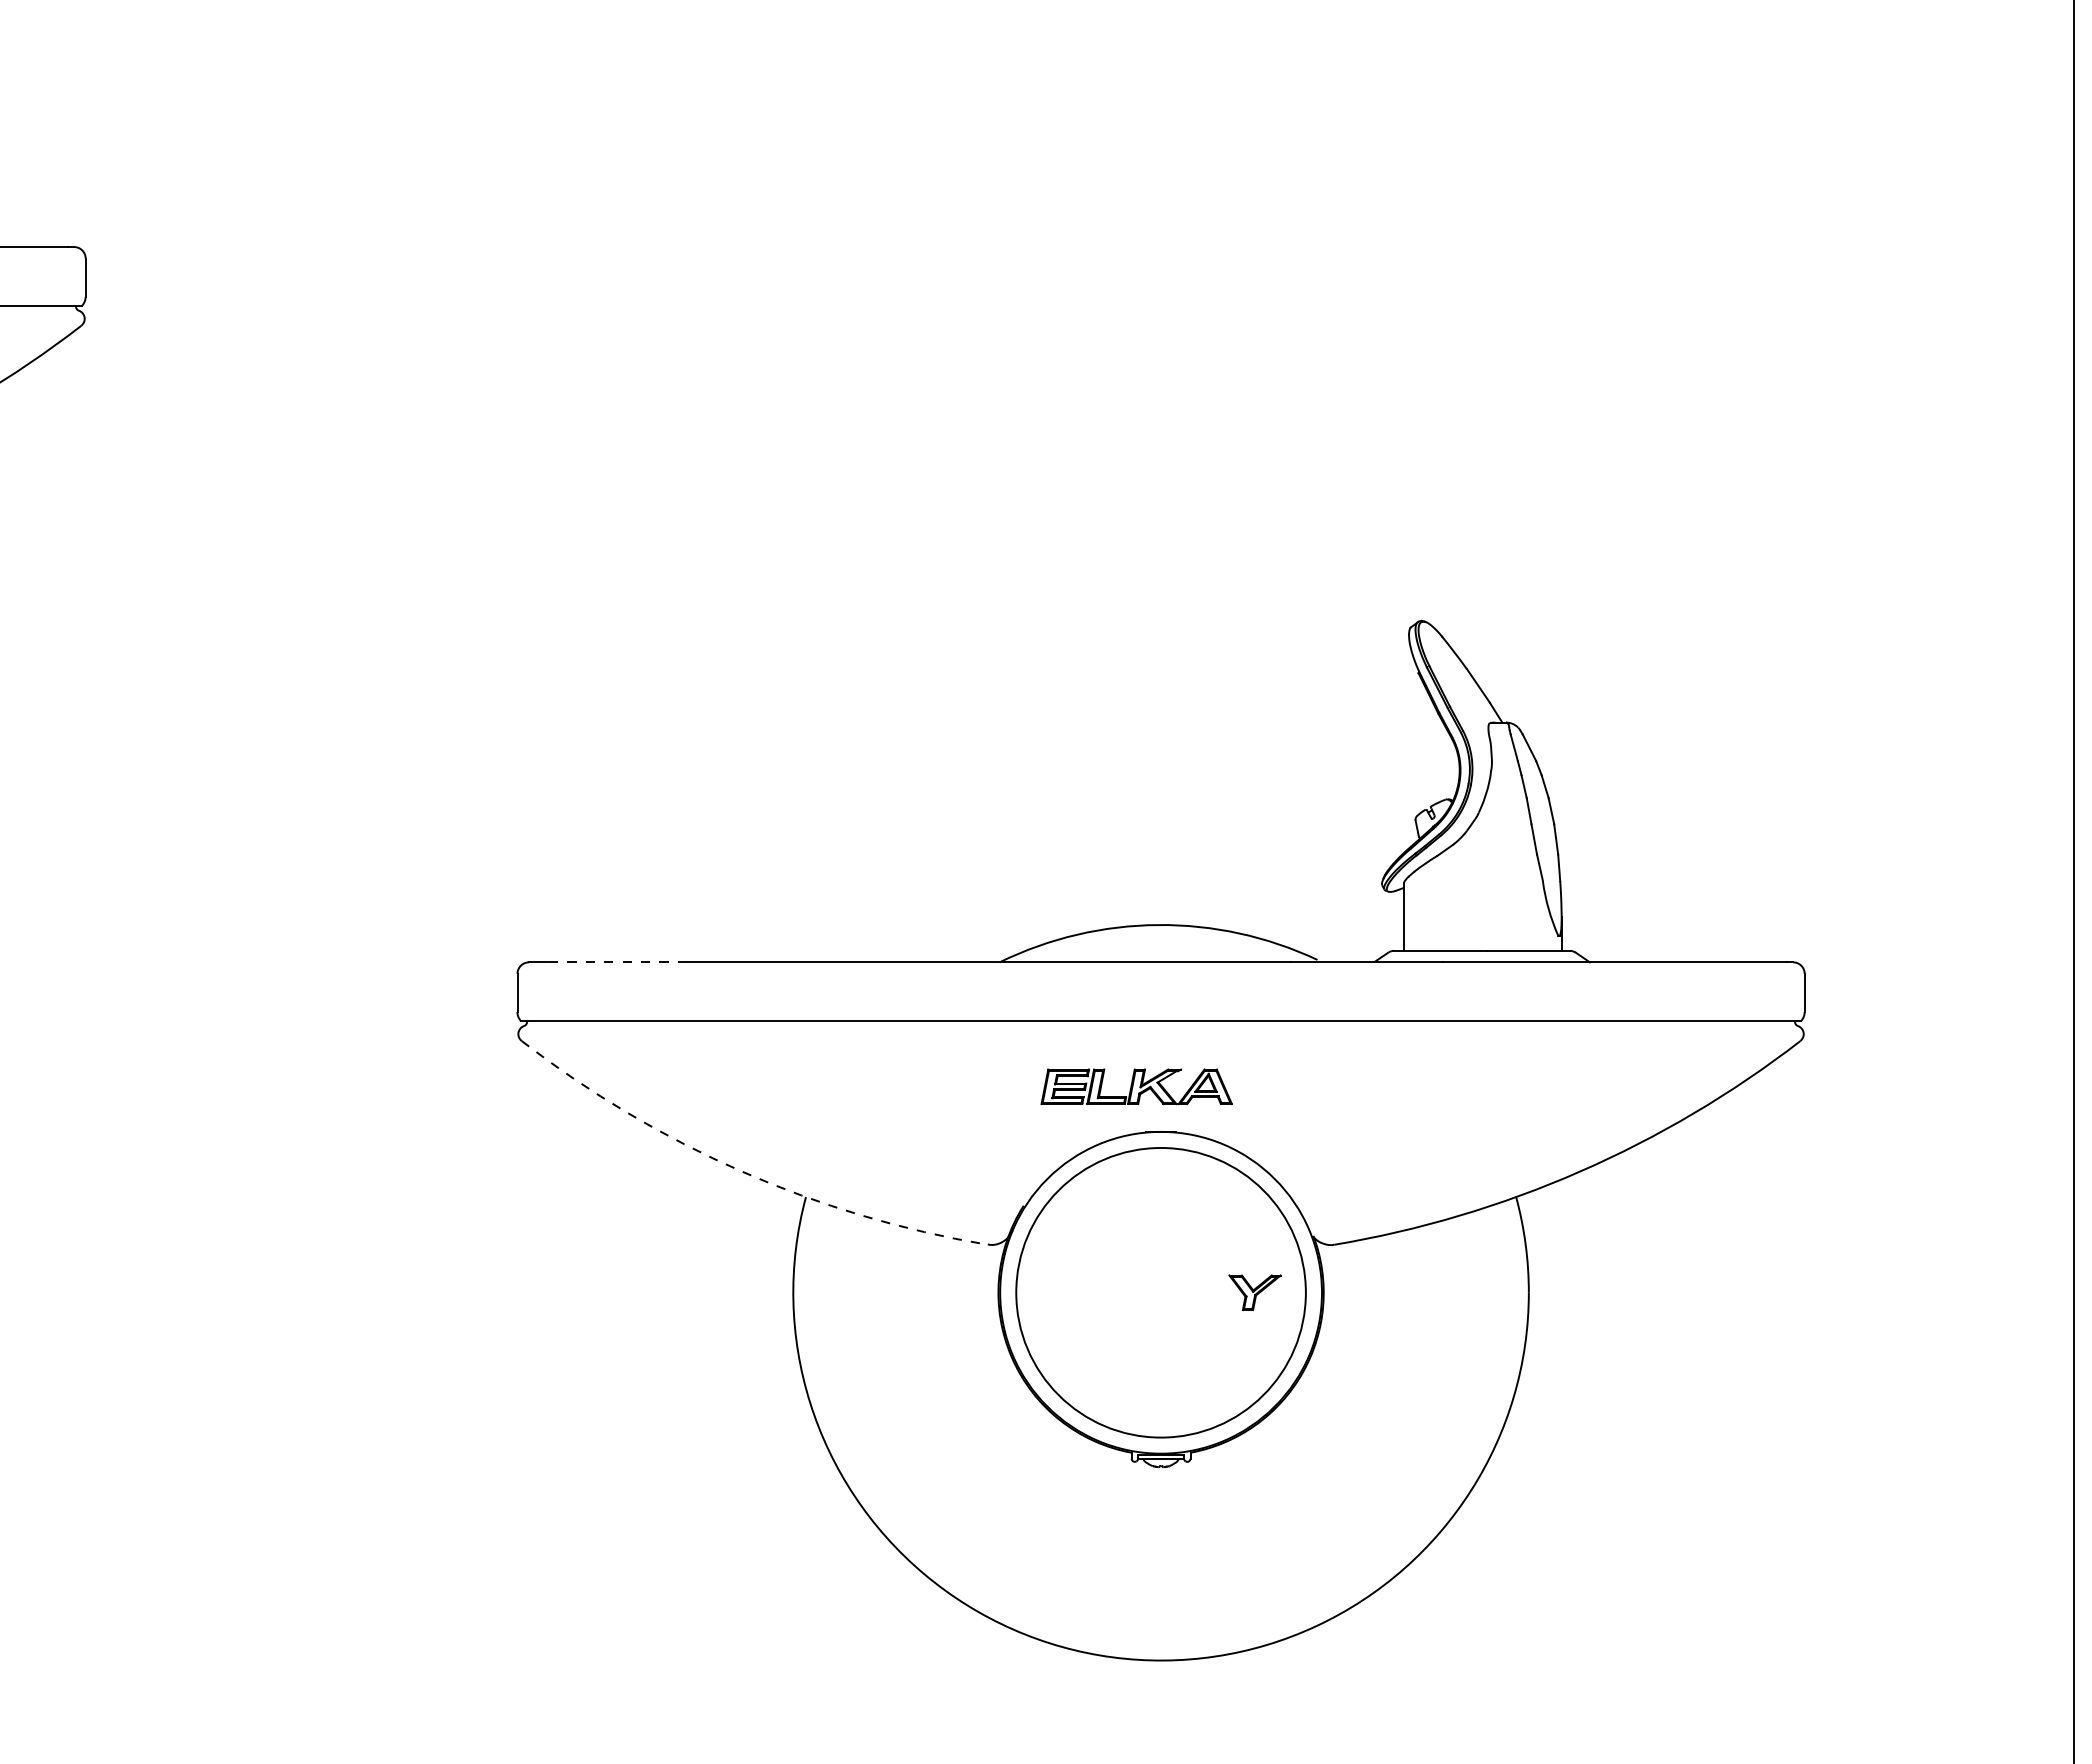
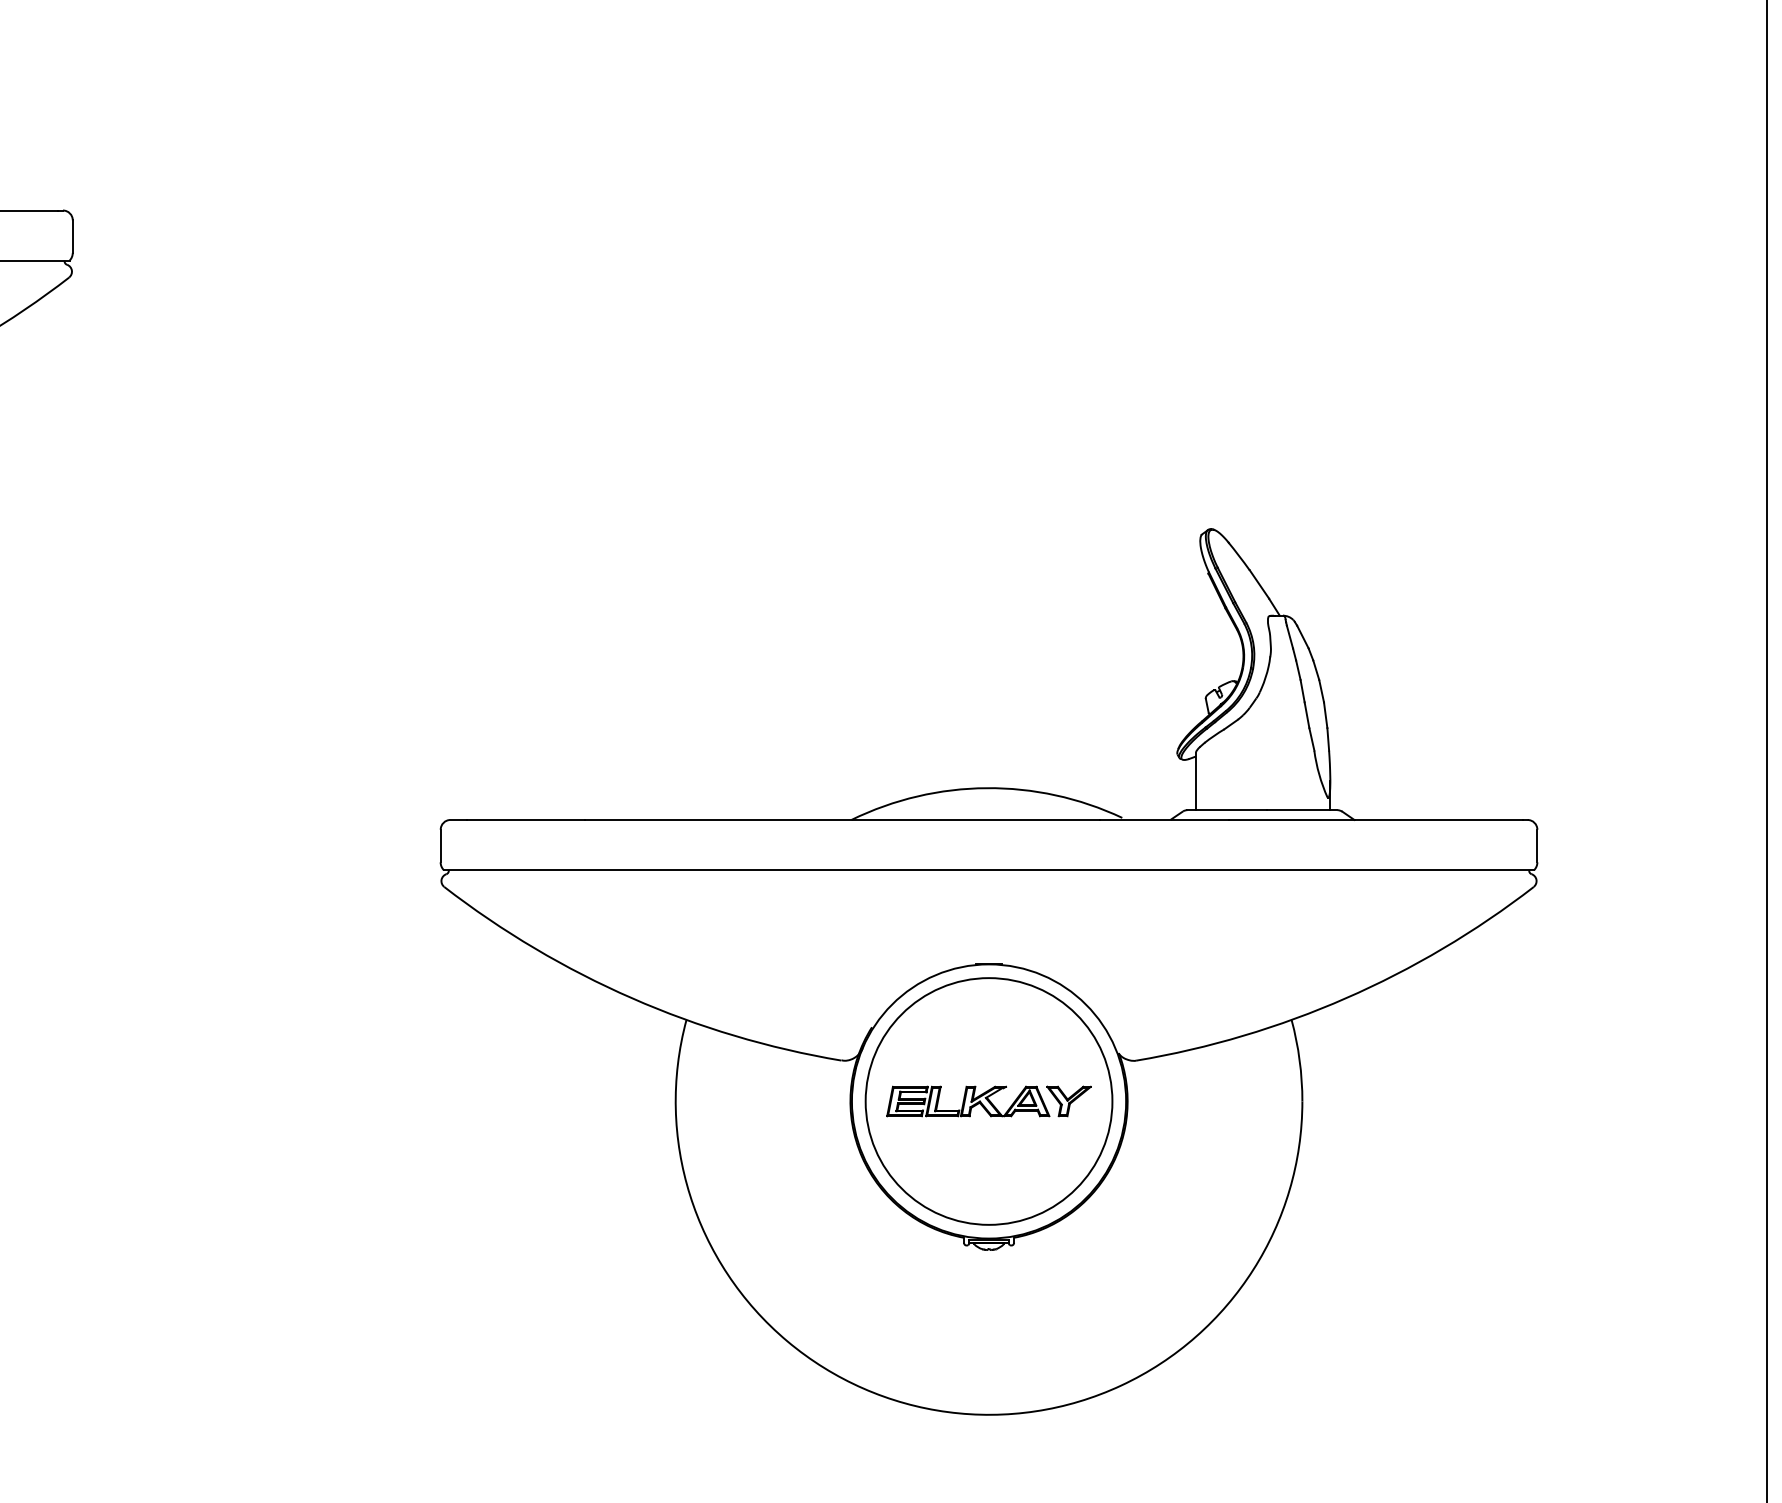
line: (617, 962) -> (525, 820), dashed -> solid
part: (1136, 1086) -> (968, 1101), moved
arc: (742, 1171) -> (632, 998), dashed -> solid

